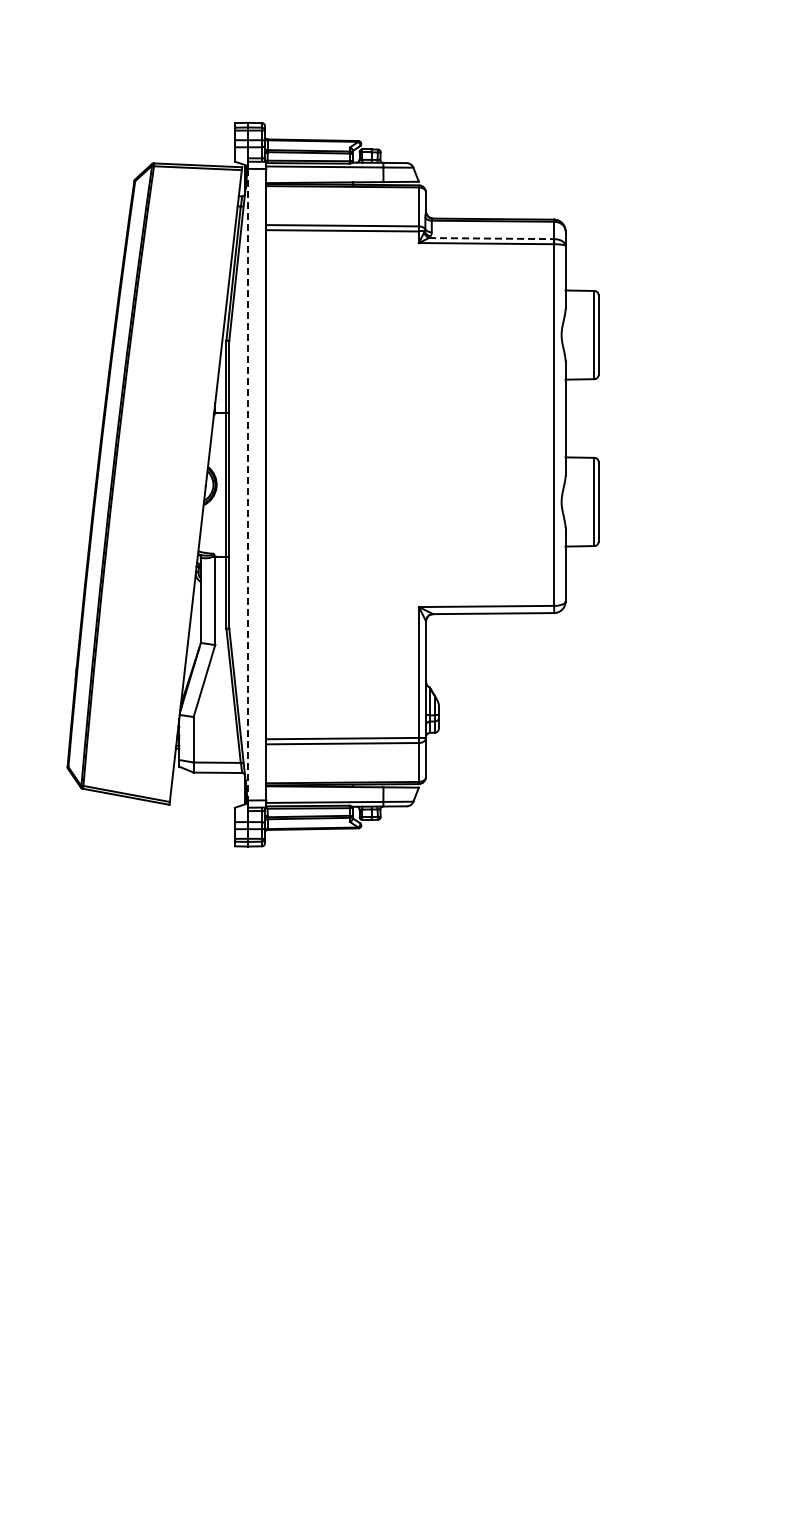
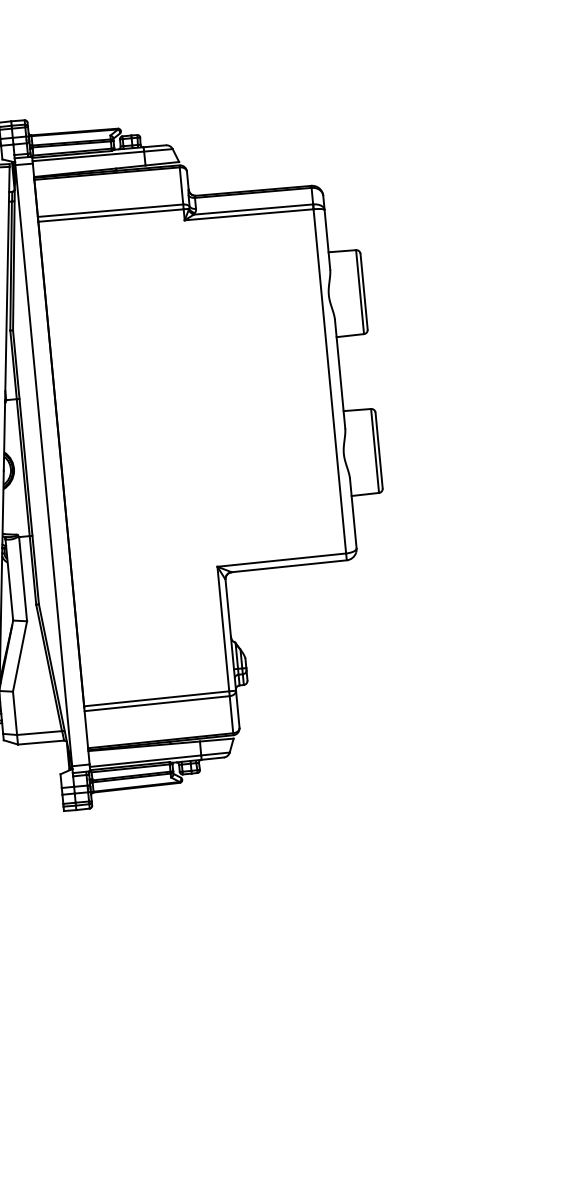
line: (491, 238) -> (253, 209), dashed -> solid
line: (247, 484) -> (43, 465), dashed -> solid

